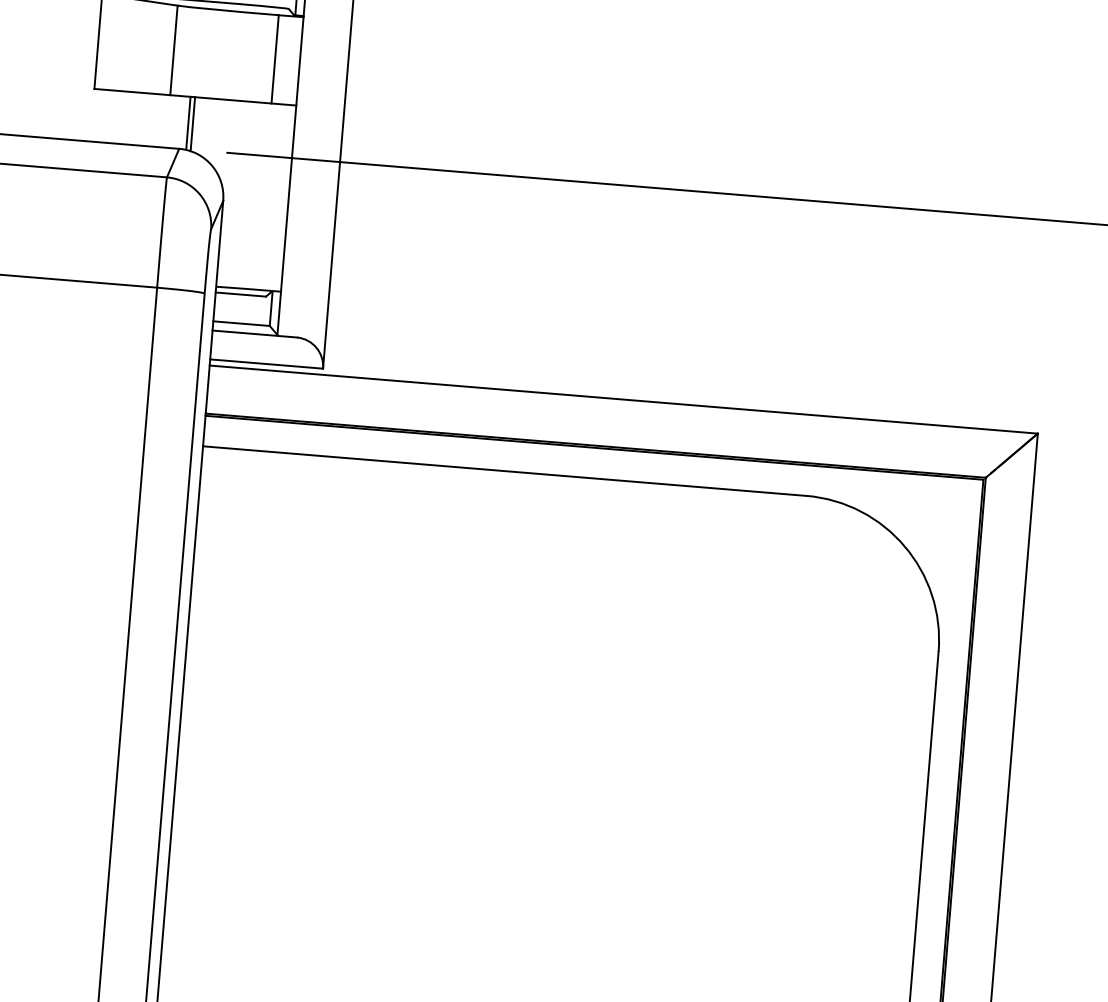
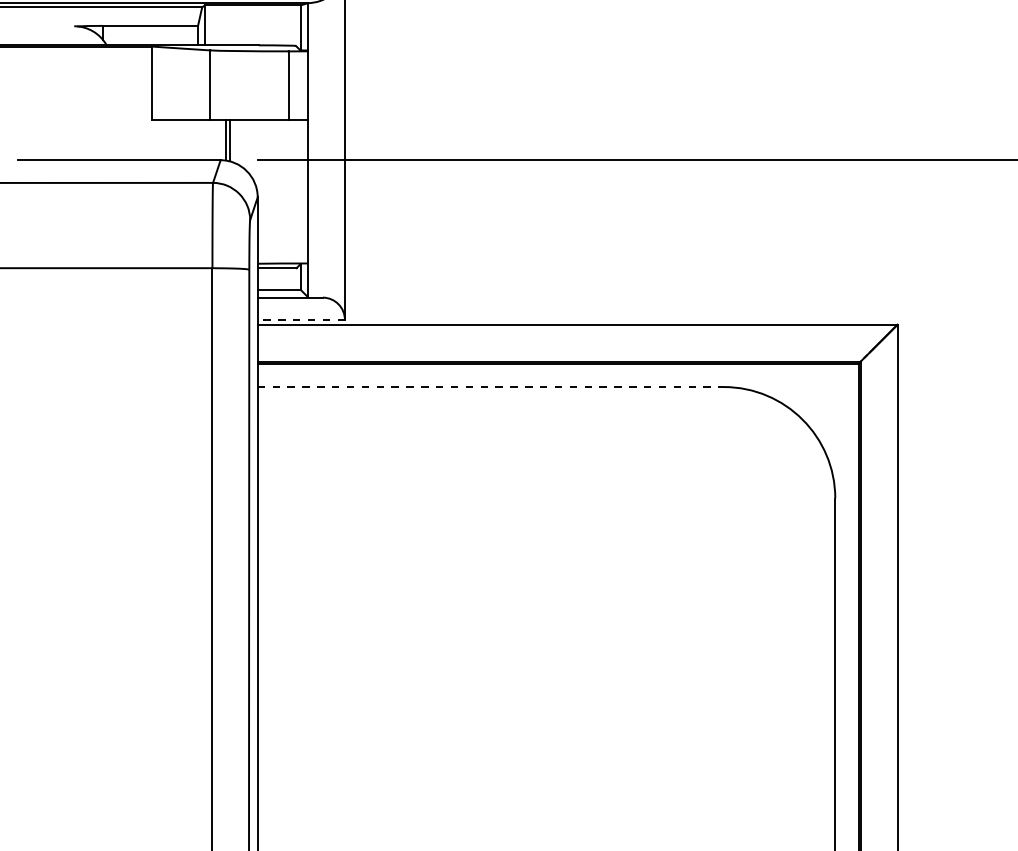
line: (266, 363) -> (301, 319), solid -> dashed
line: (505, 471) -> (491, 387), solid -> dashed

